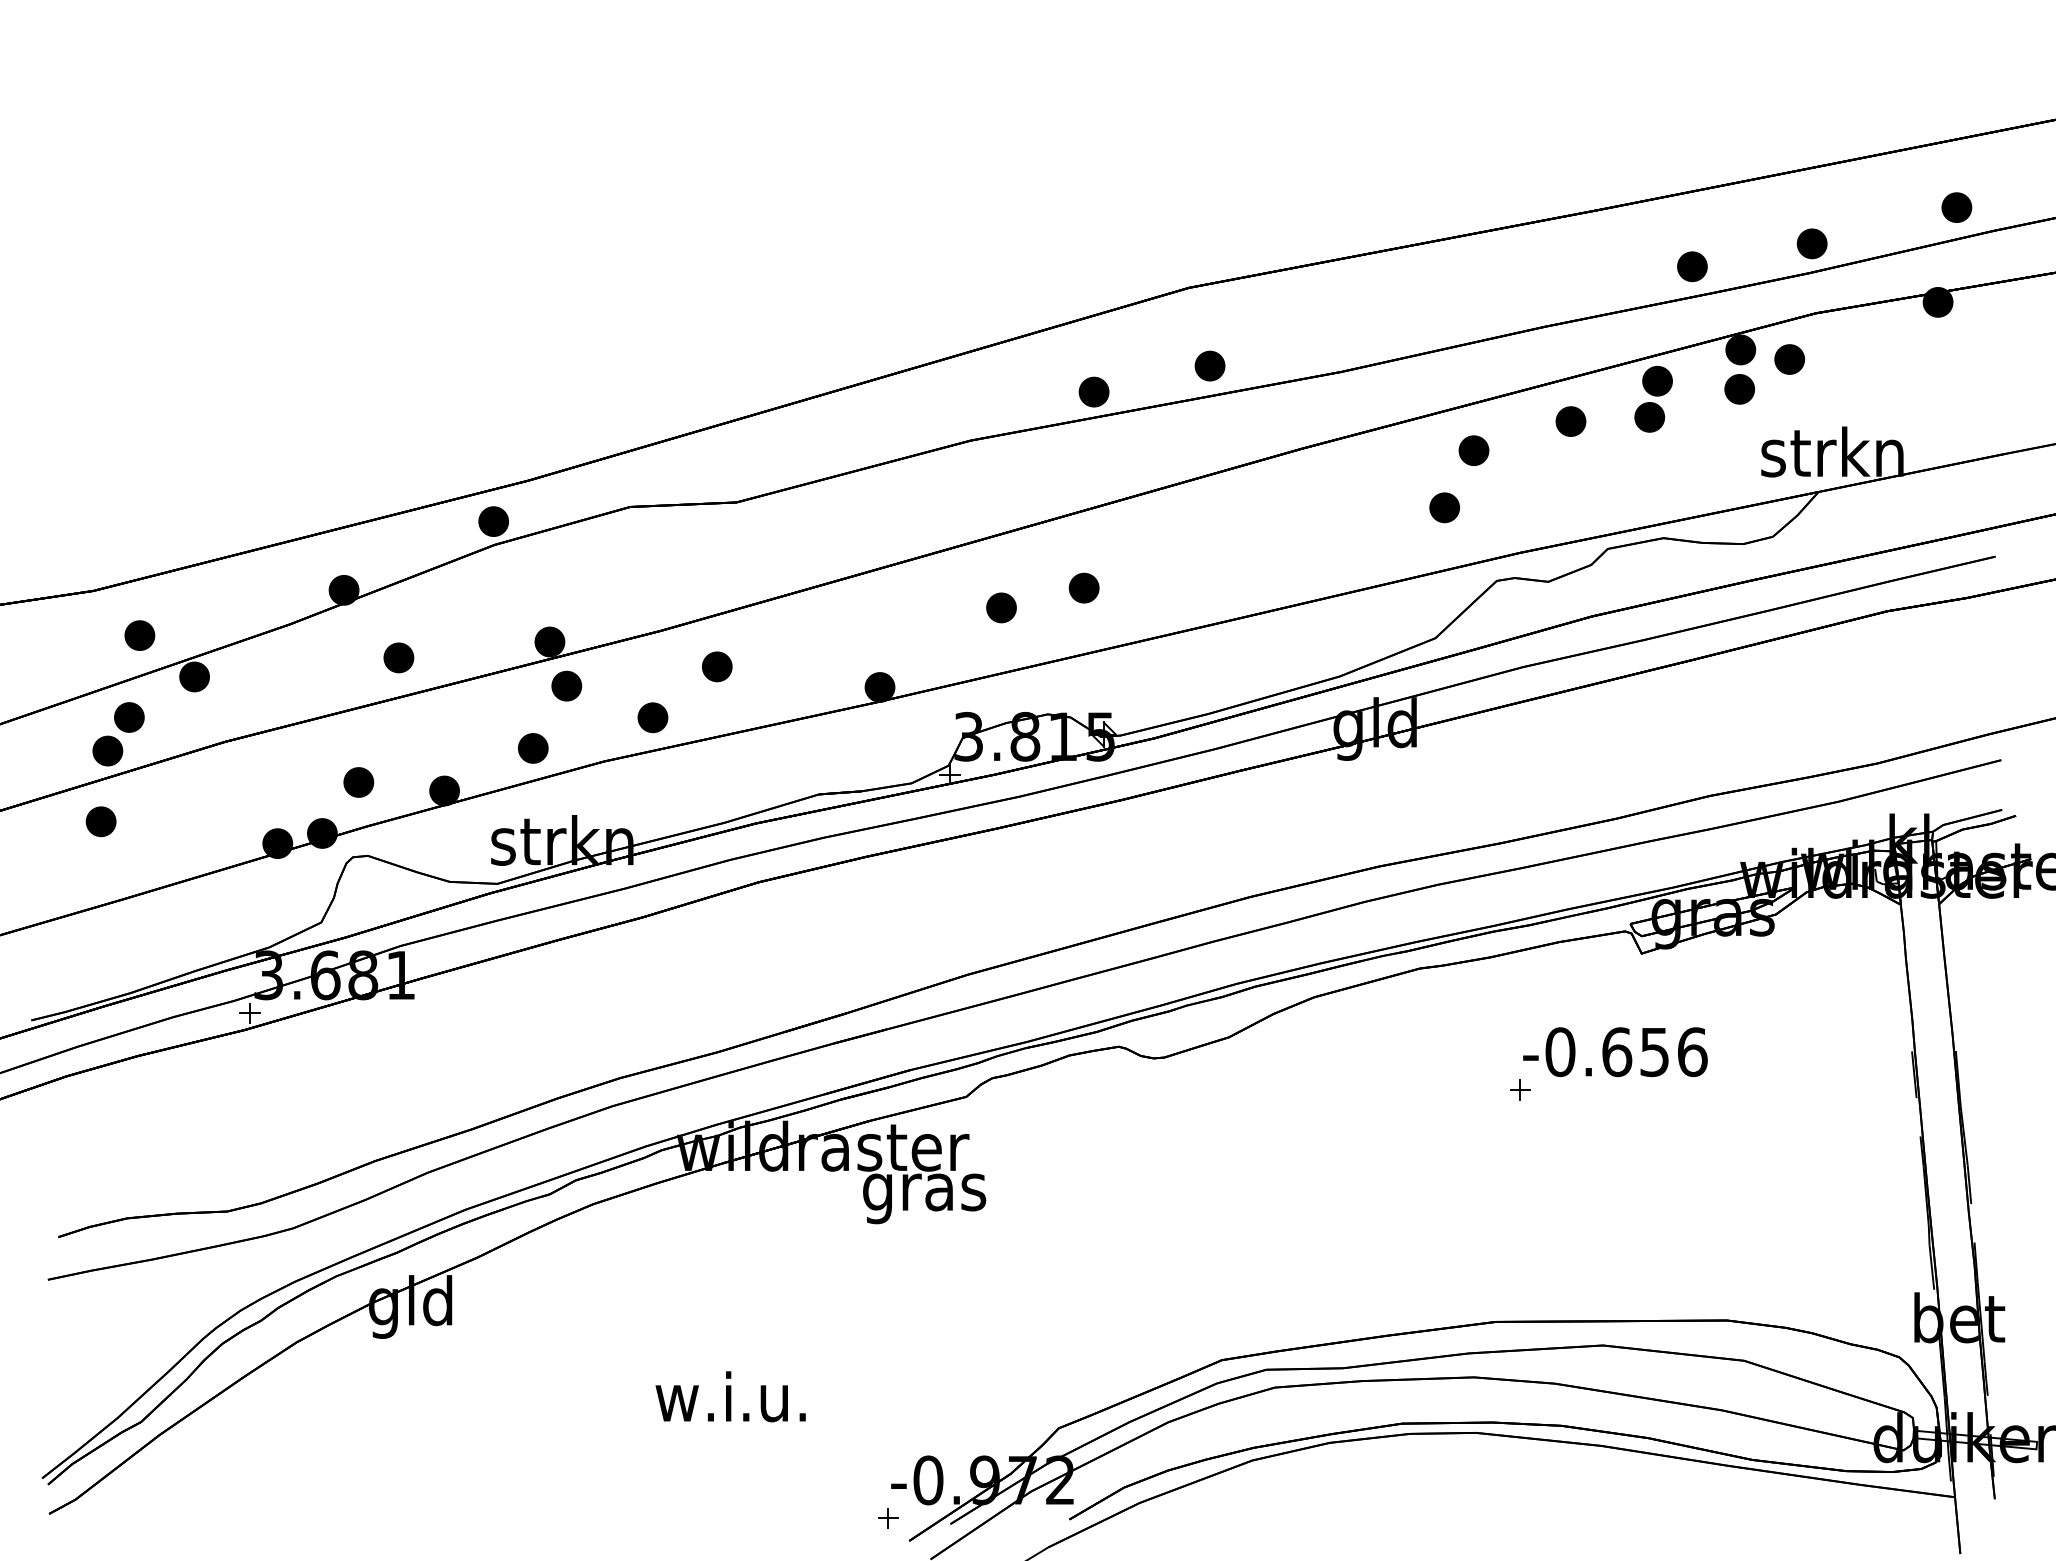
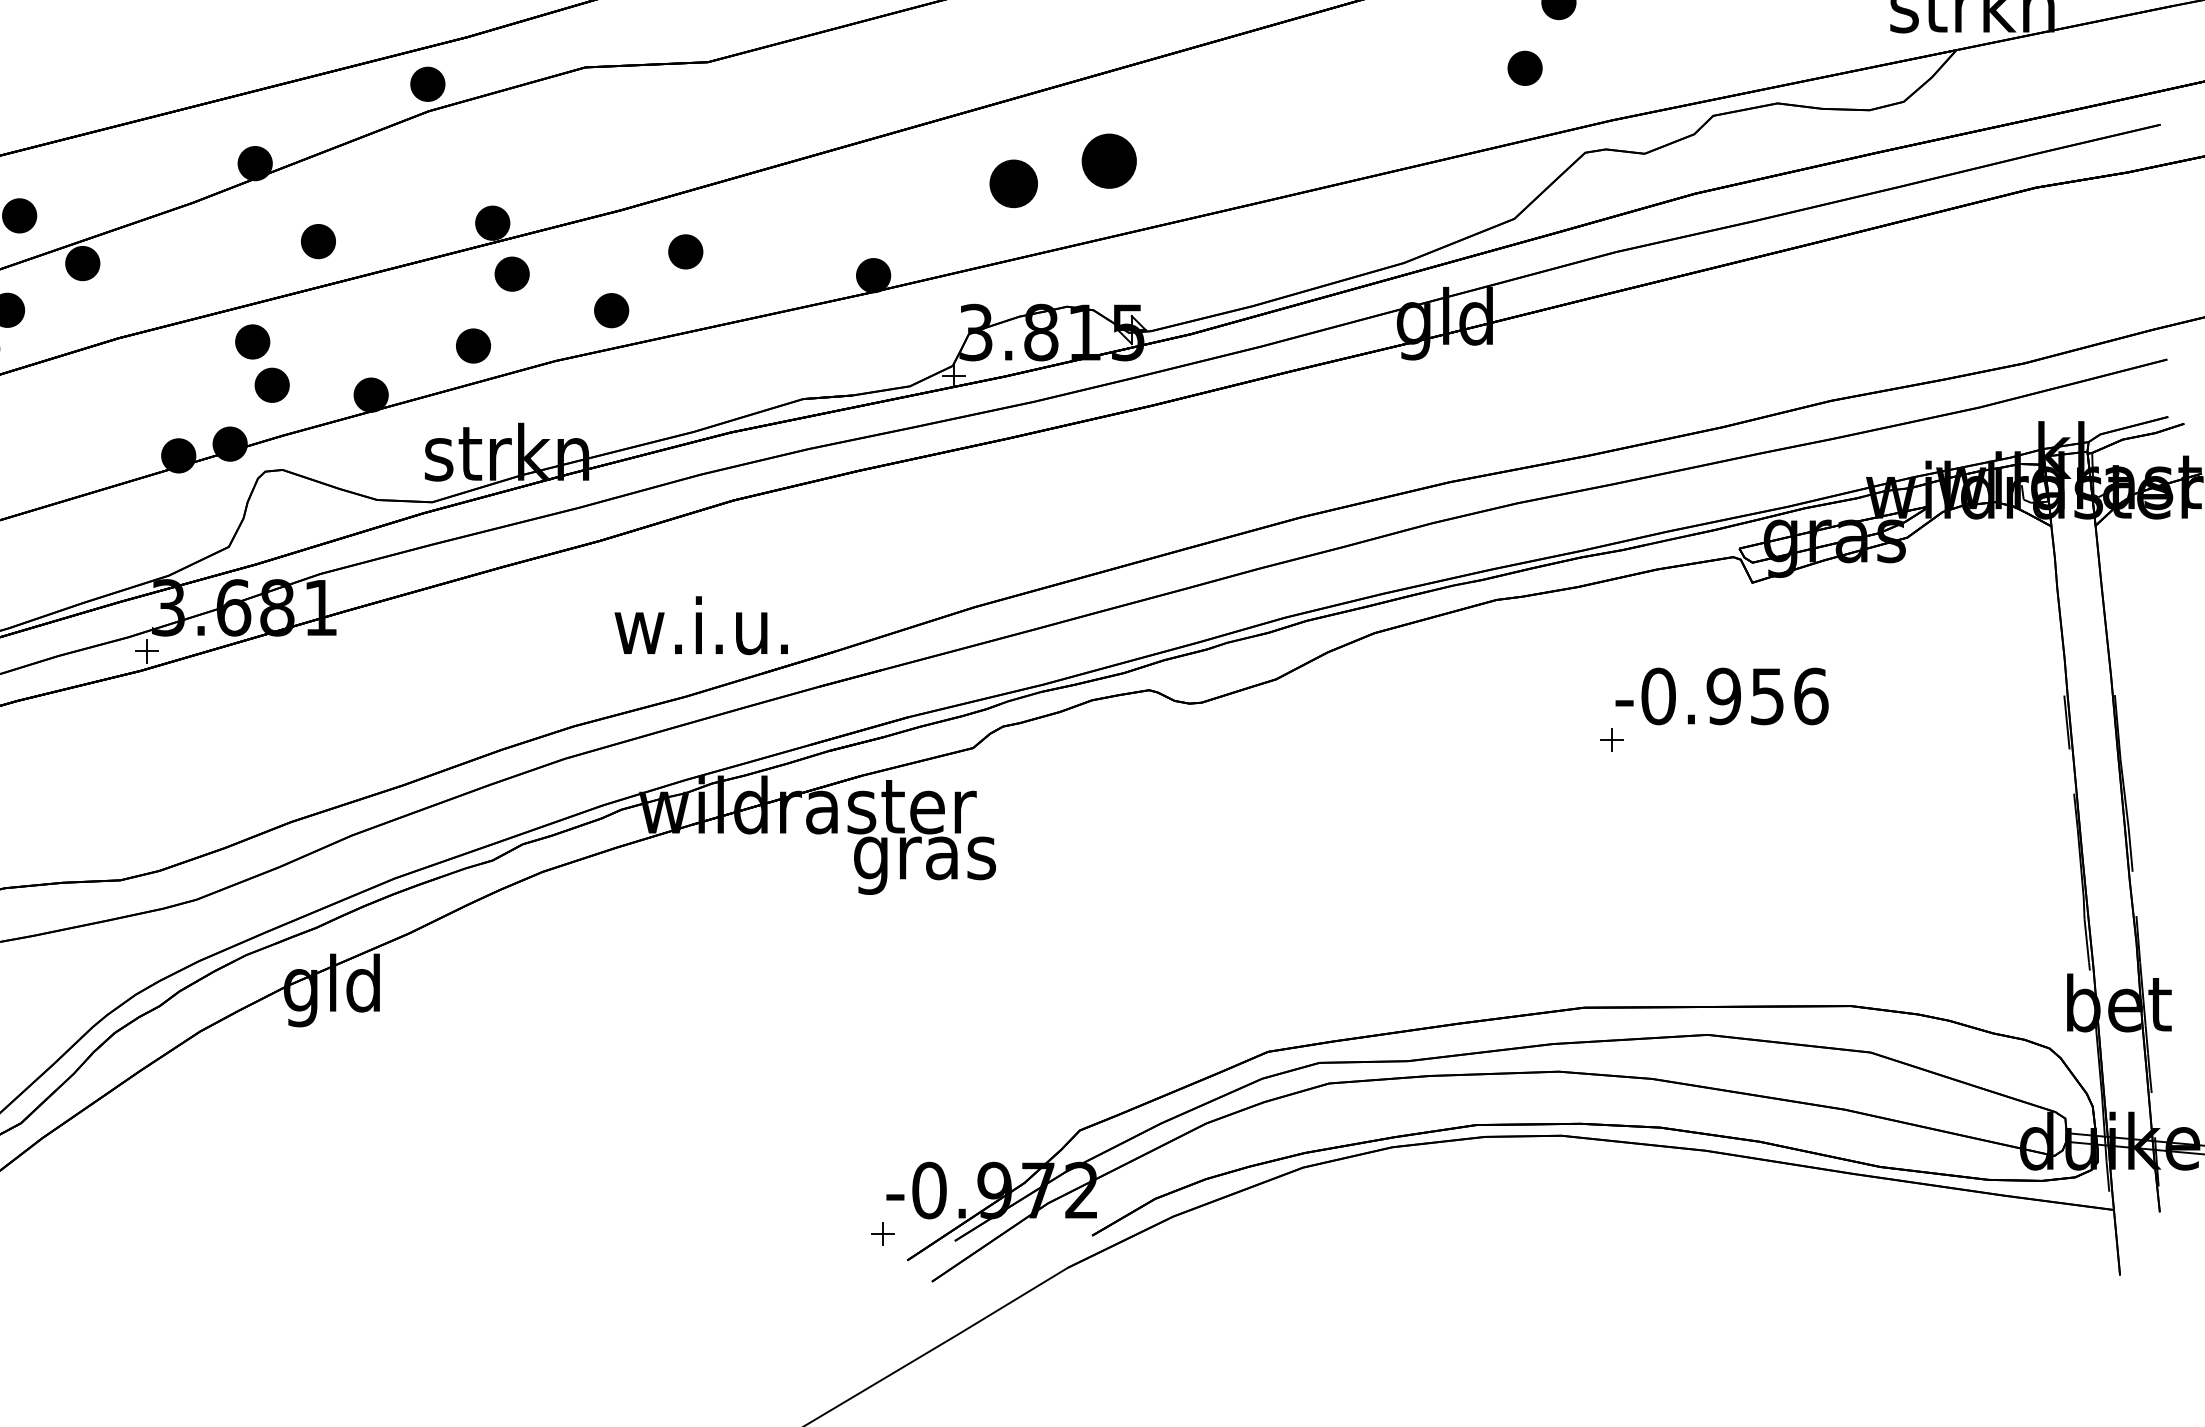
part: (1083, 587) -> (1108, 160), size x1.6
part: (1001, 607) -> (1013, 183), size x1.4
part: (341, 744) -> (252, 341), added
text: (1617, 1052) -> (1724, 696), -0.656 -> -0.956
text: (730, 1396) -> (701, 625), moved

